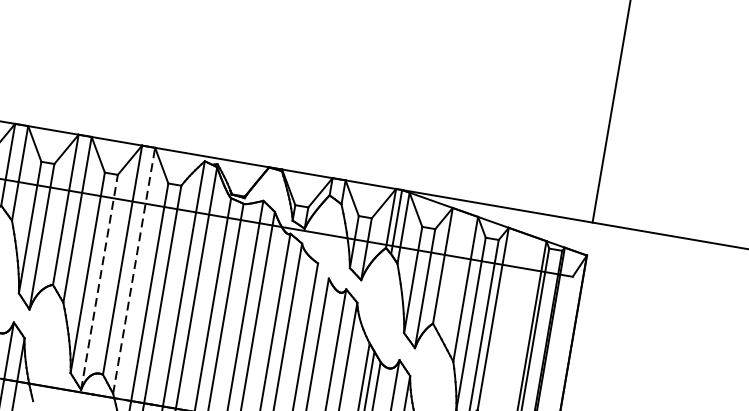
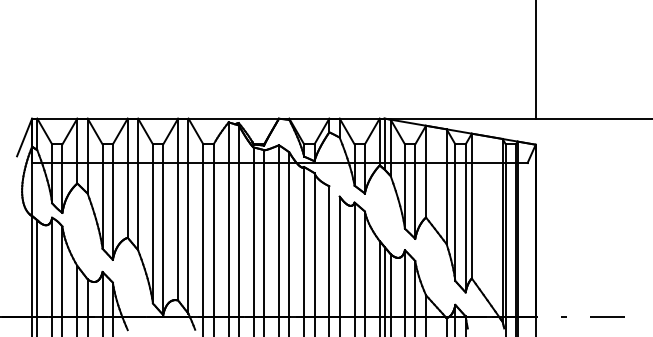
line: (134, 271) -> (188, 216), dashed -> solid
line: (99, 282) -> (163, 229), dashed -> solid

